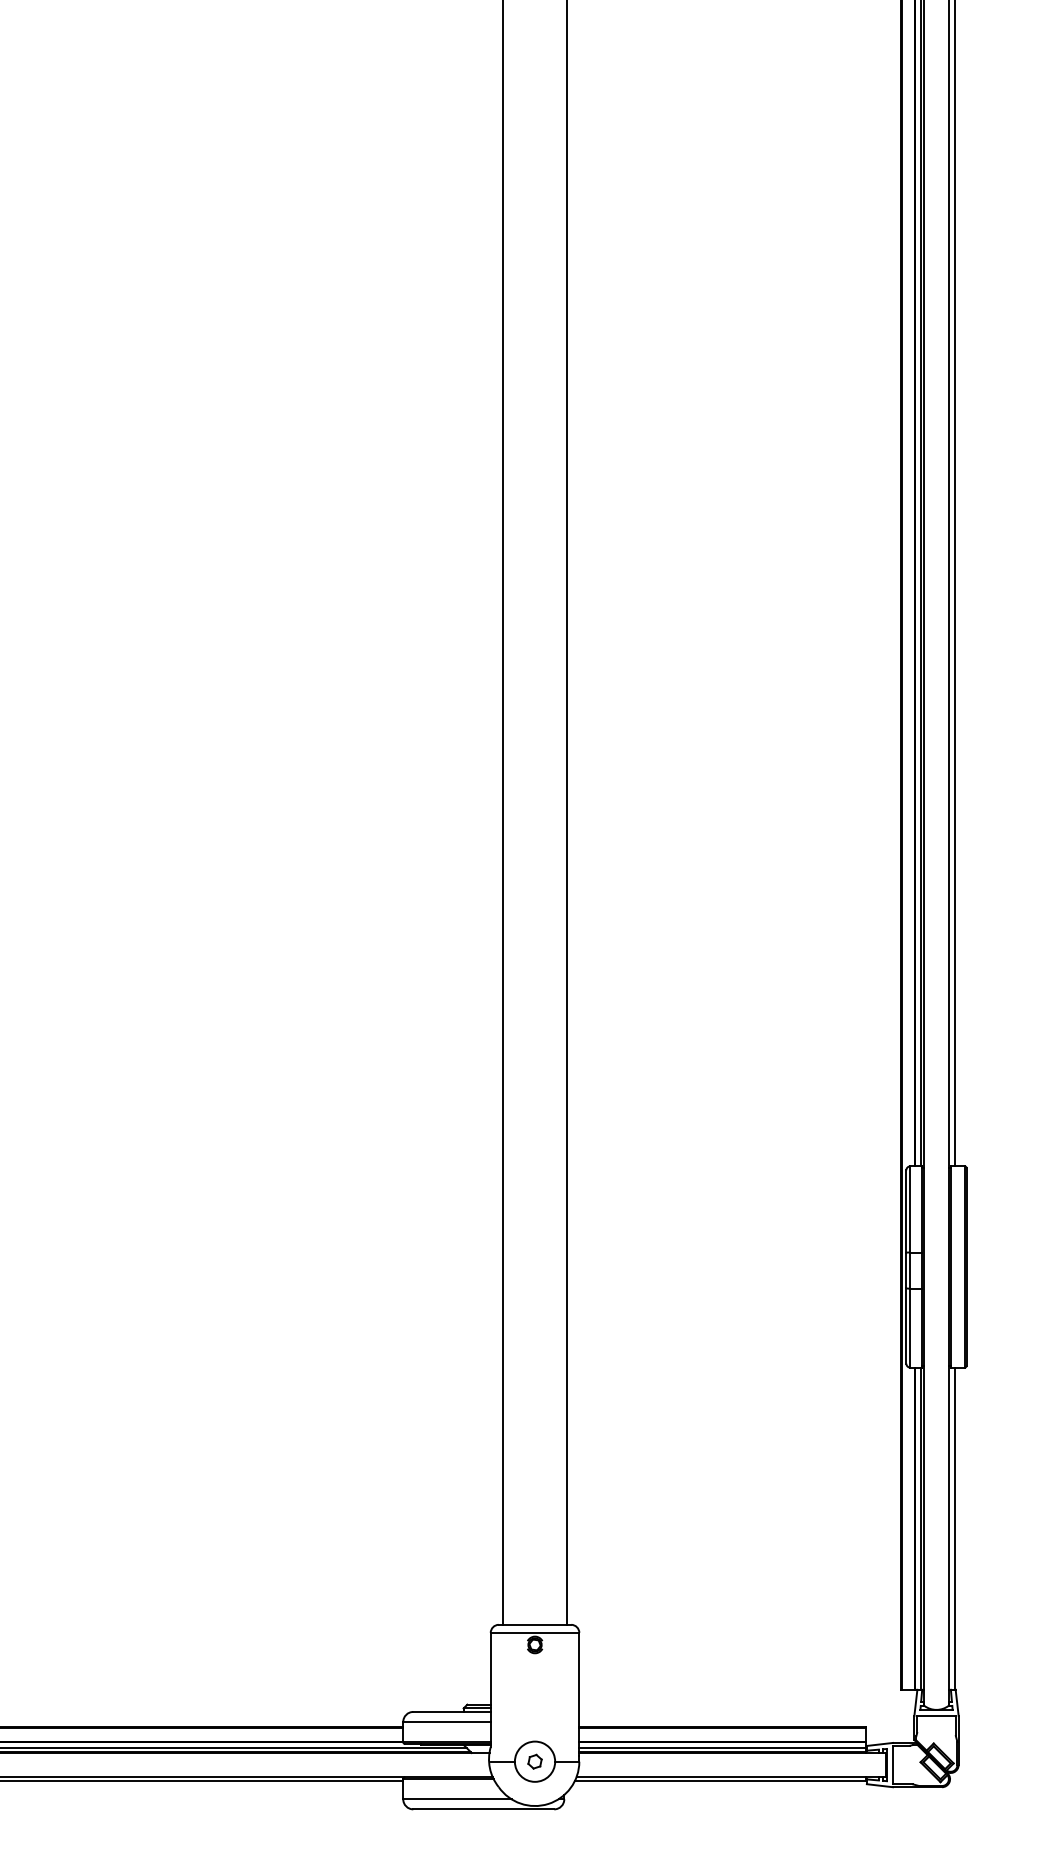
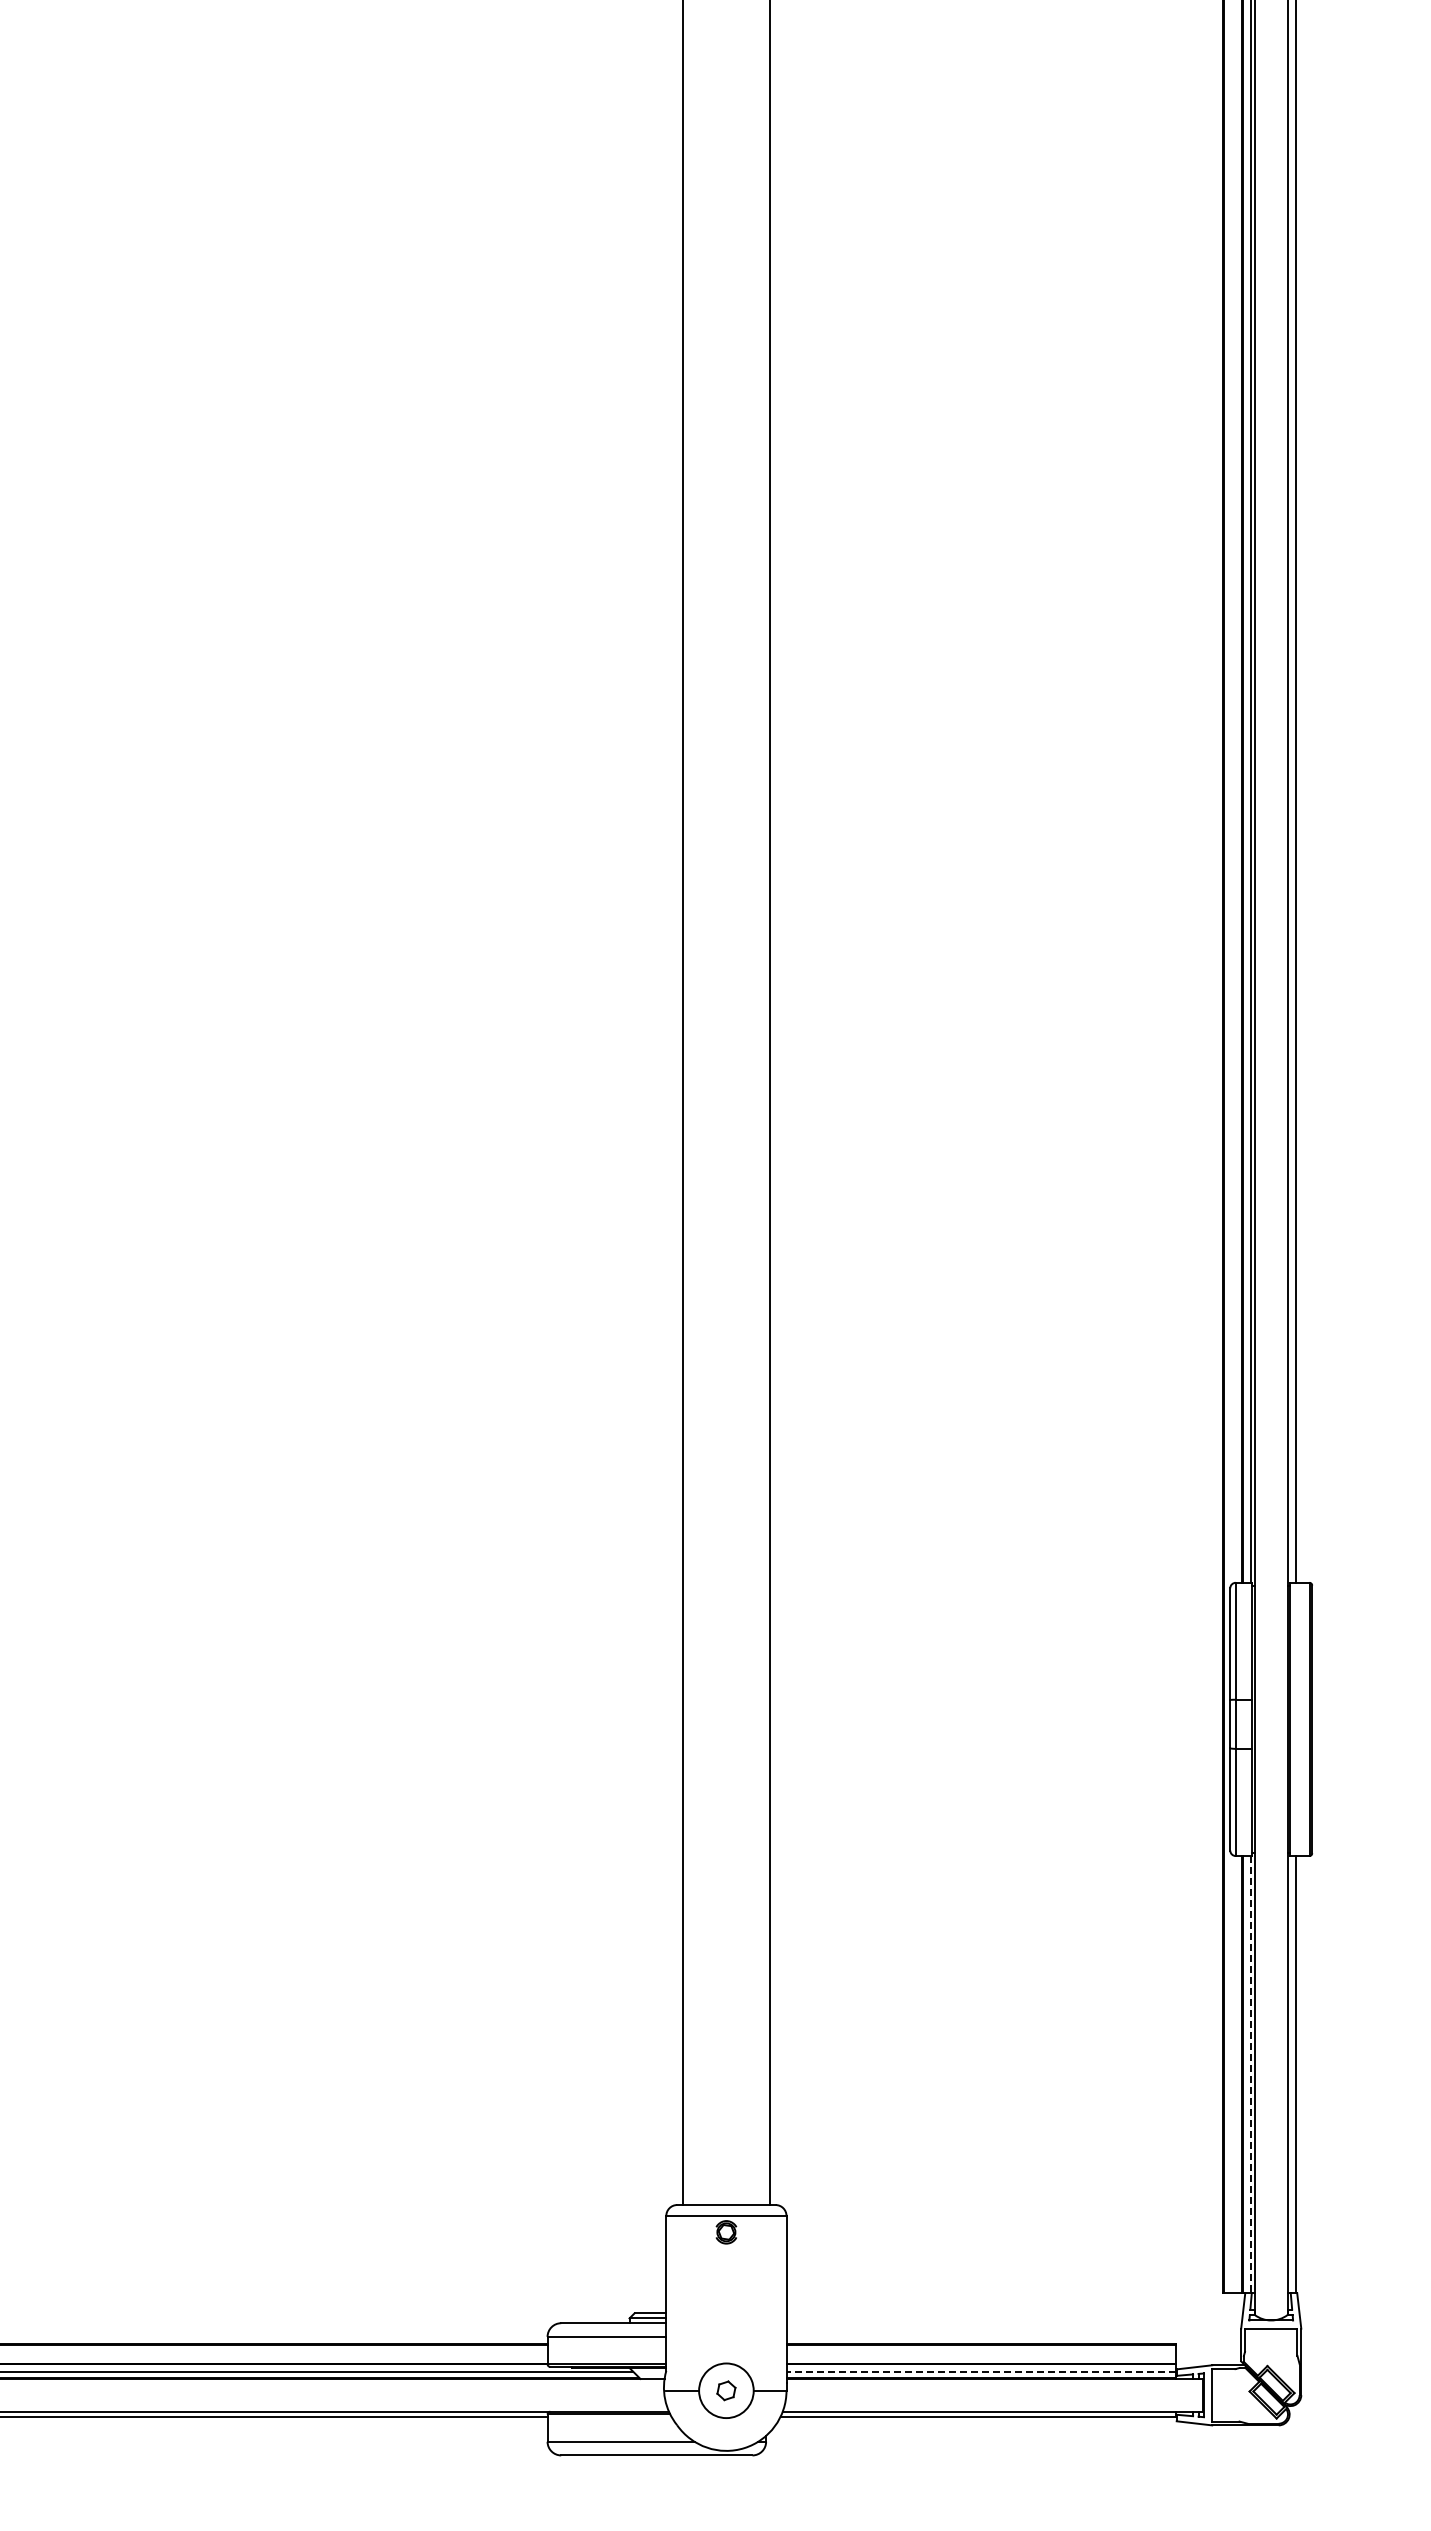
line: (921, 1528) -> (1250, 2074), solid -> dashed
line: (723, 1747) -> (981, 2371), solid -> dashed

